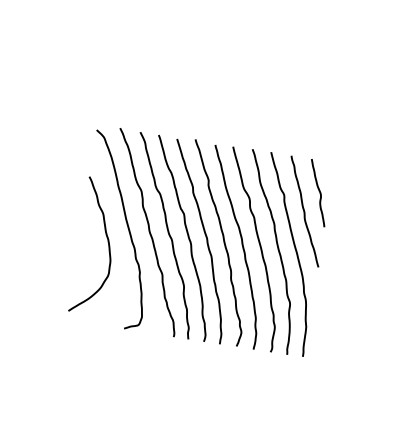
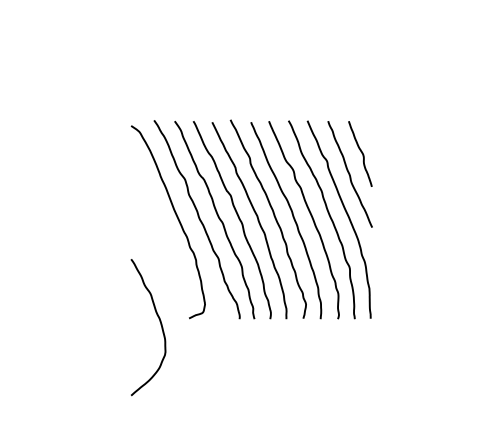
curve: (108, 246) -> (160, 325), moved

